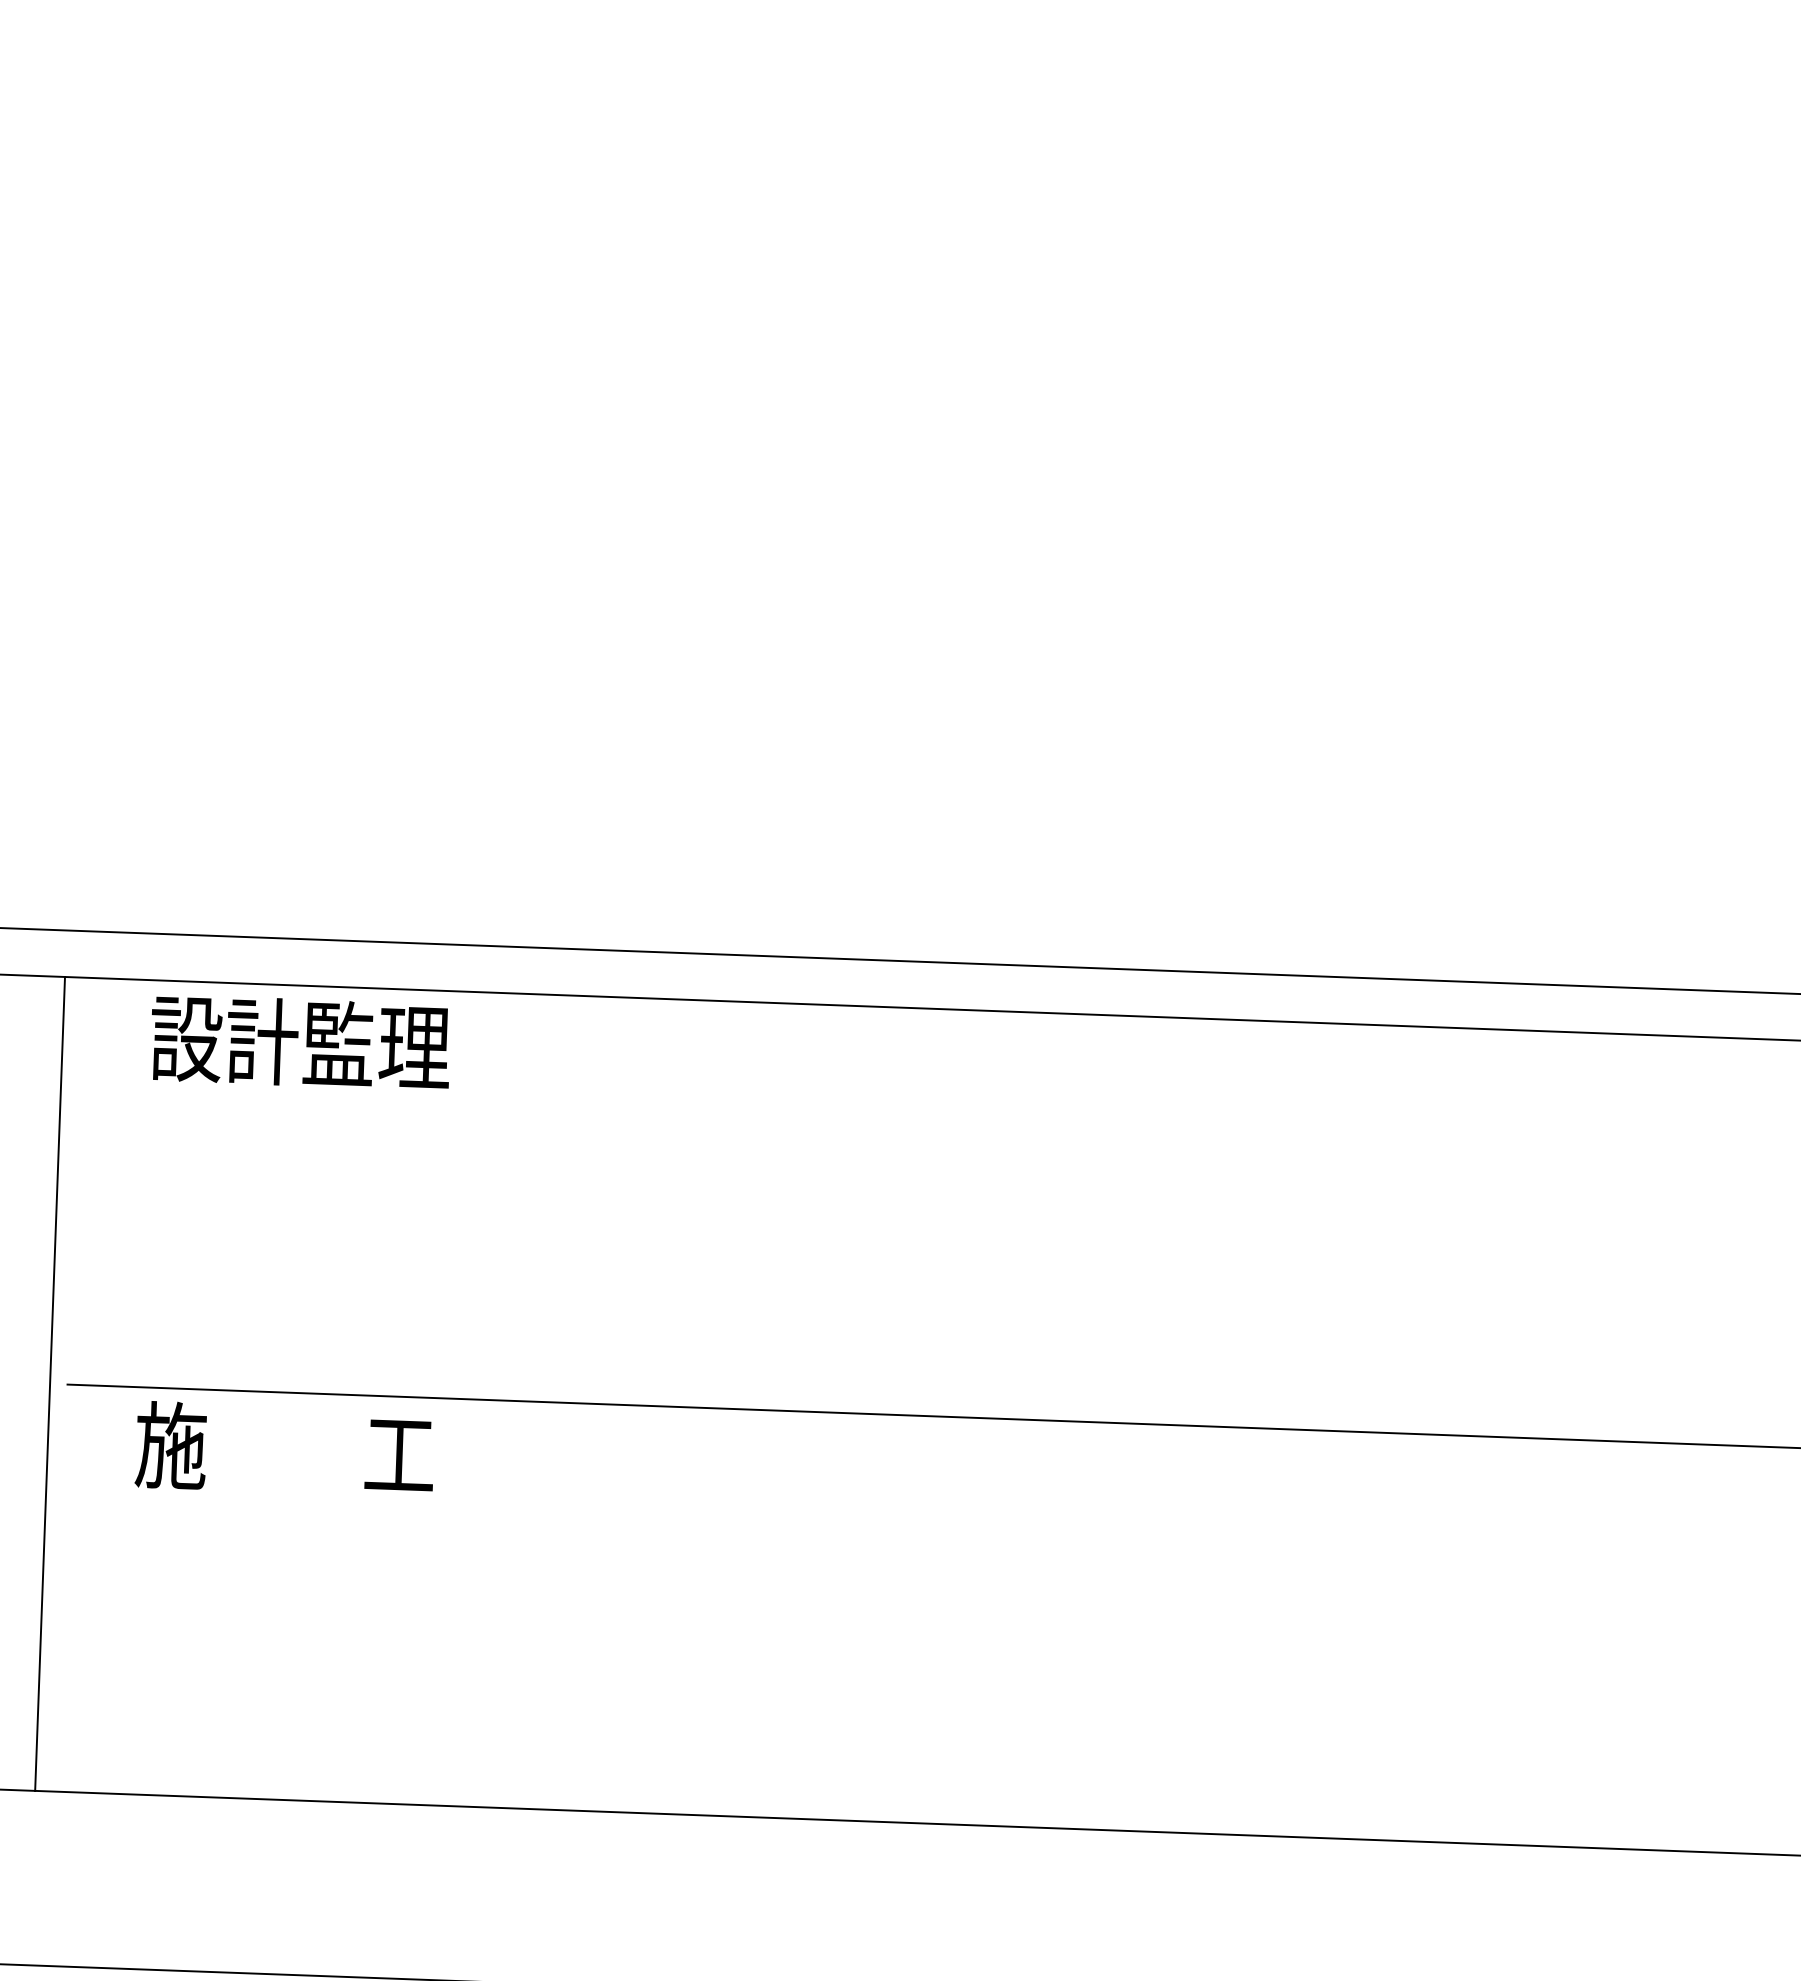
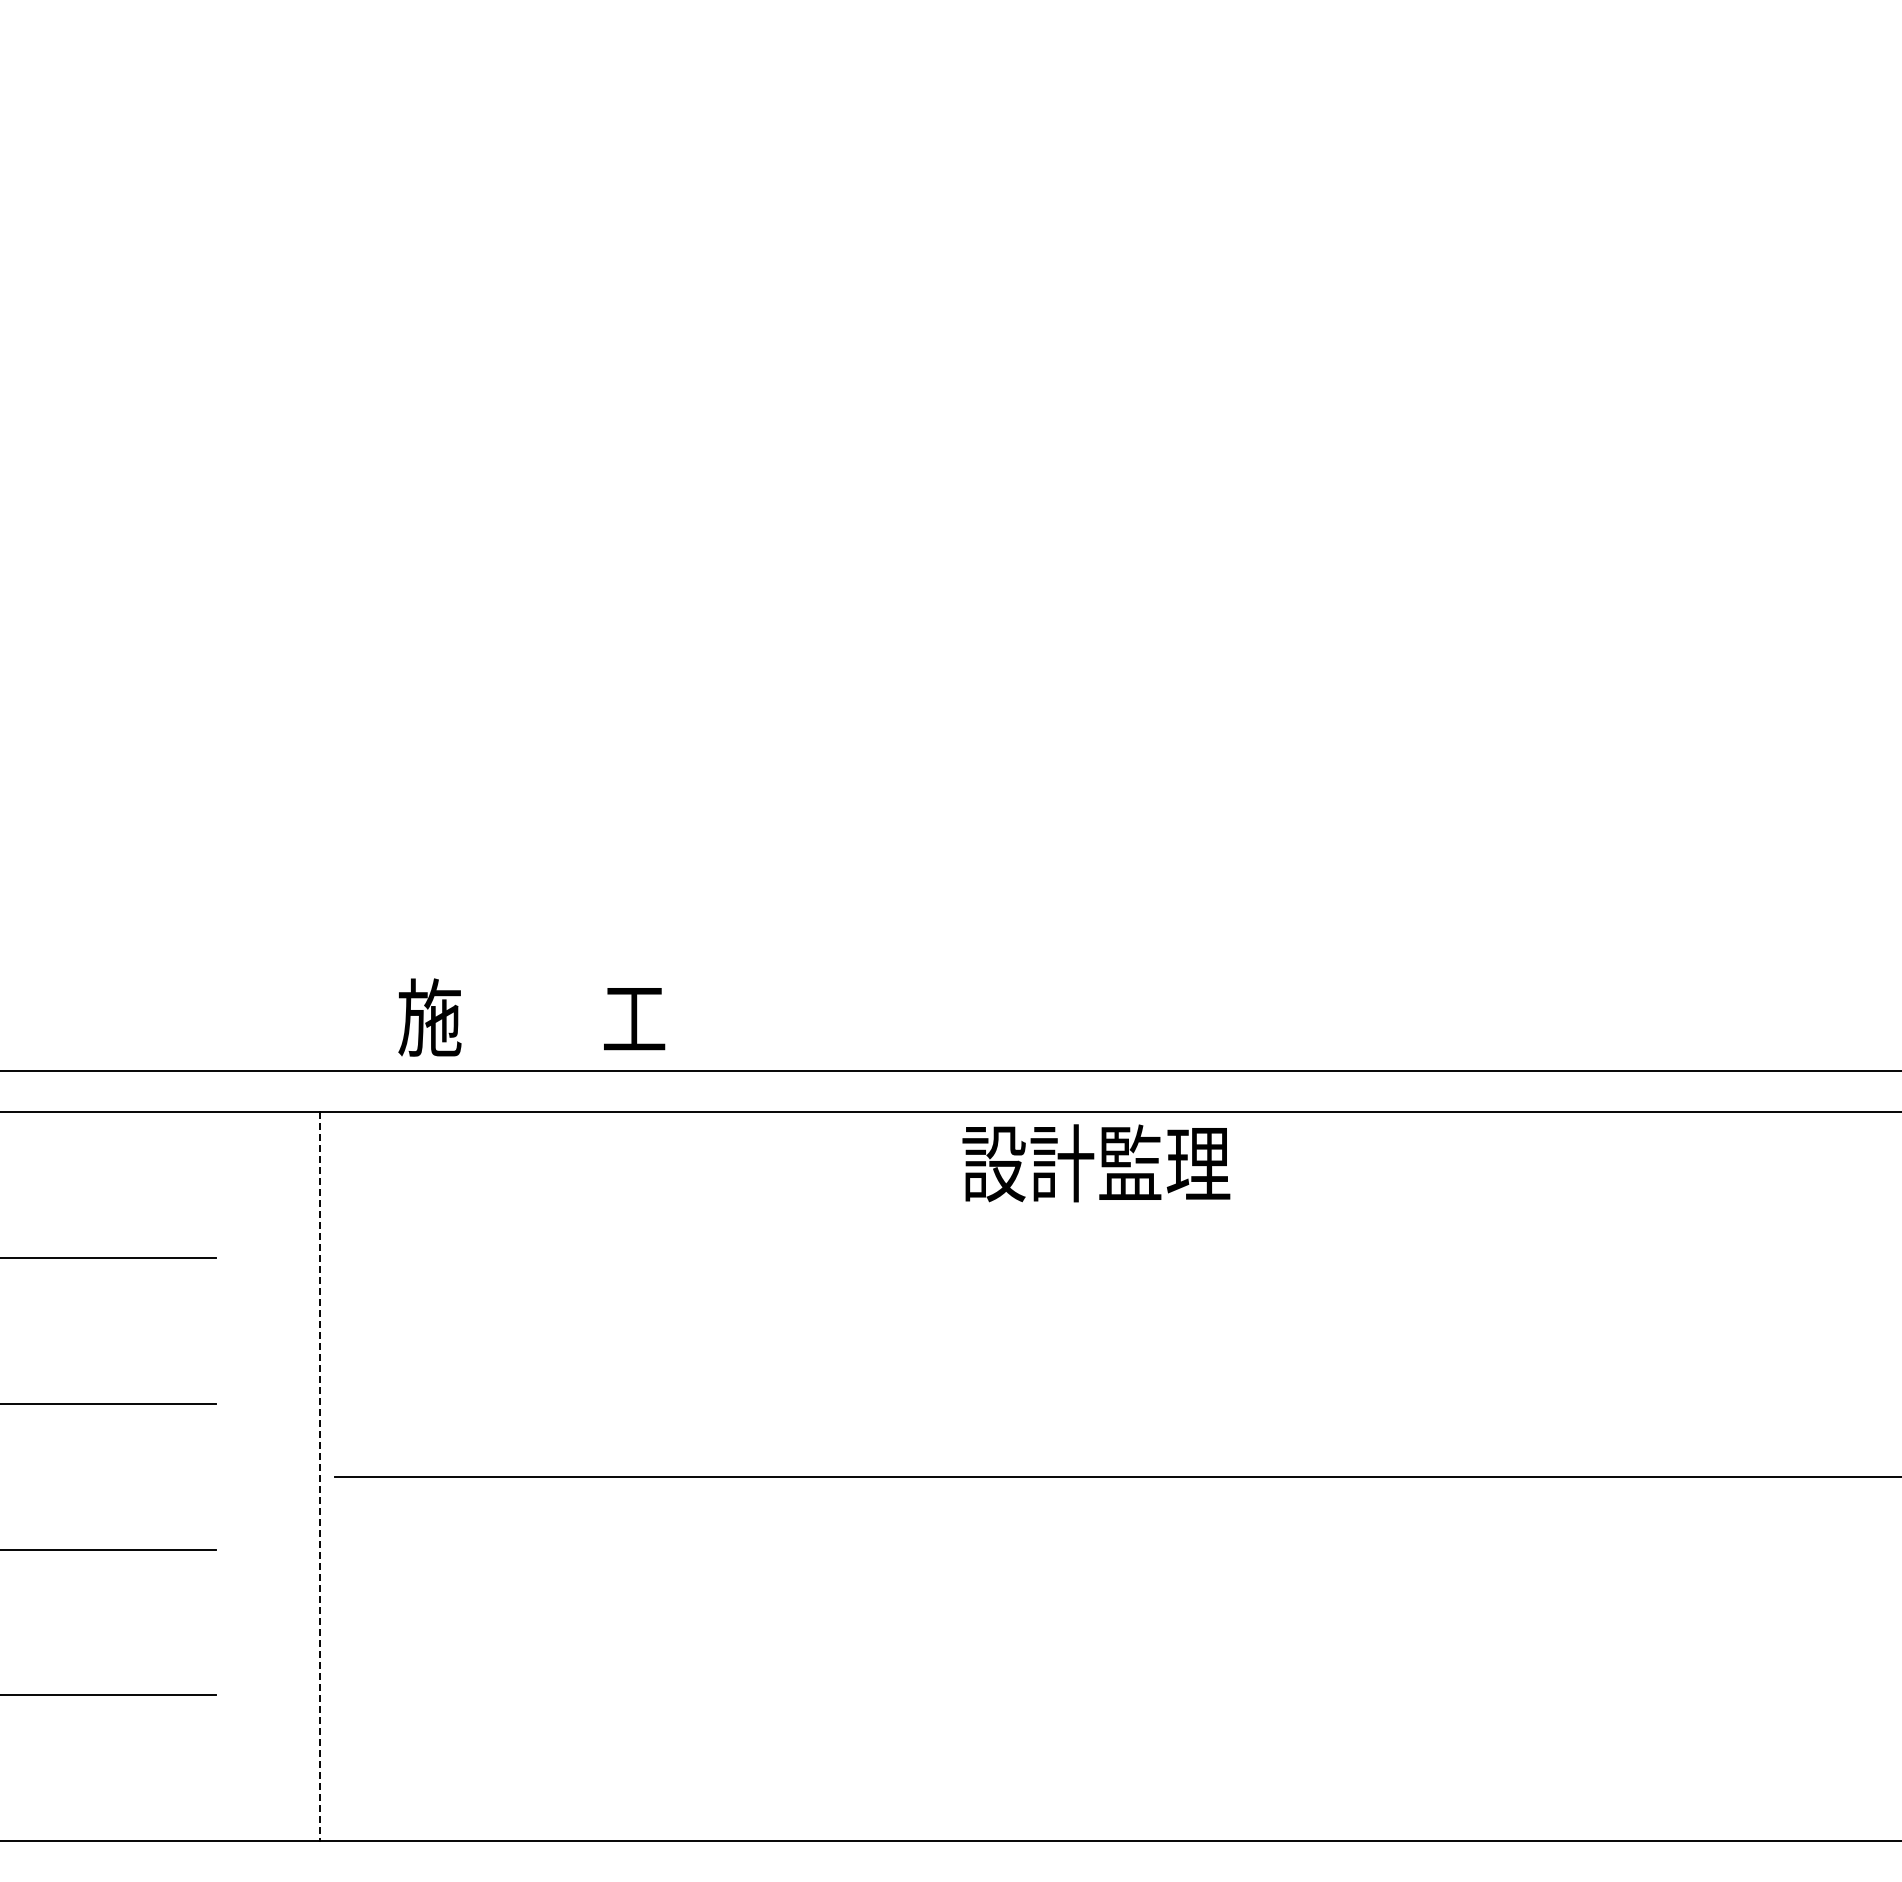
text: (300, 1042) -> (1096, 1163), moved
line: (49, 1384) -> (319, 1477), solid -> dashed
text: (284, 1449) -> (531, 1017), moved

